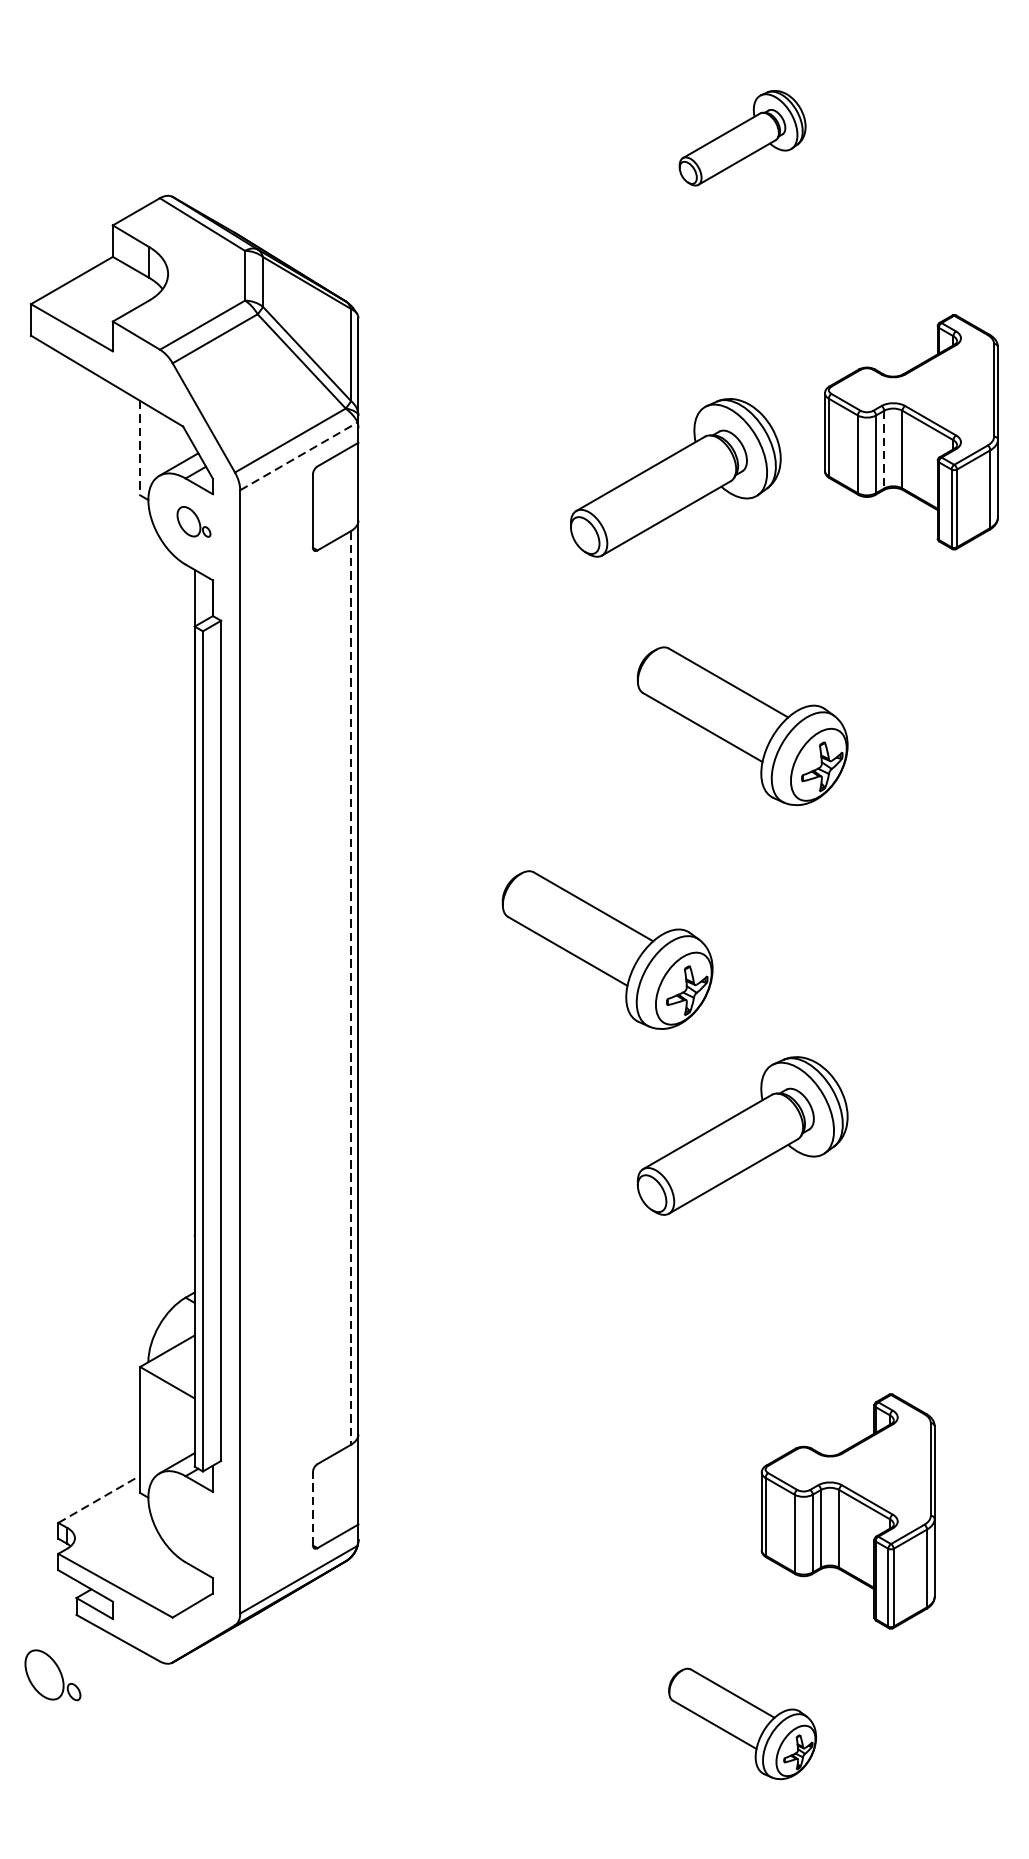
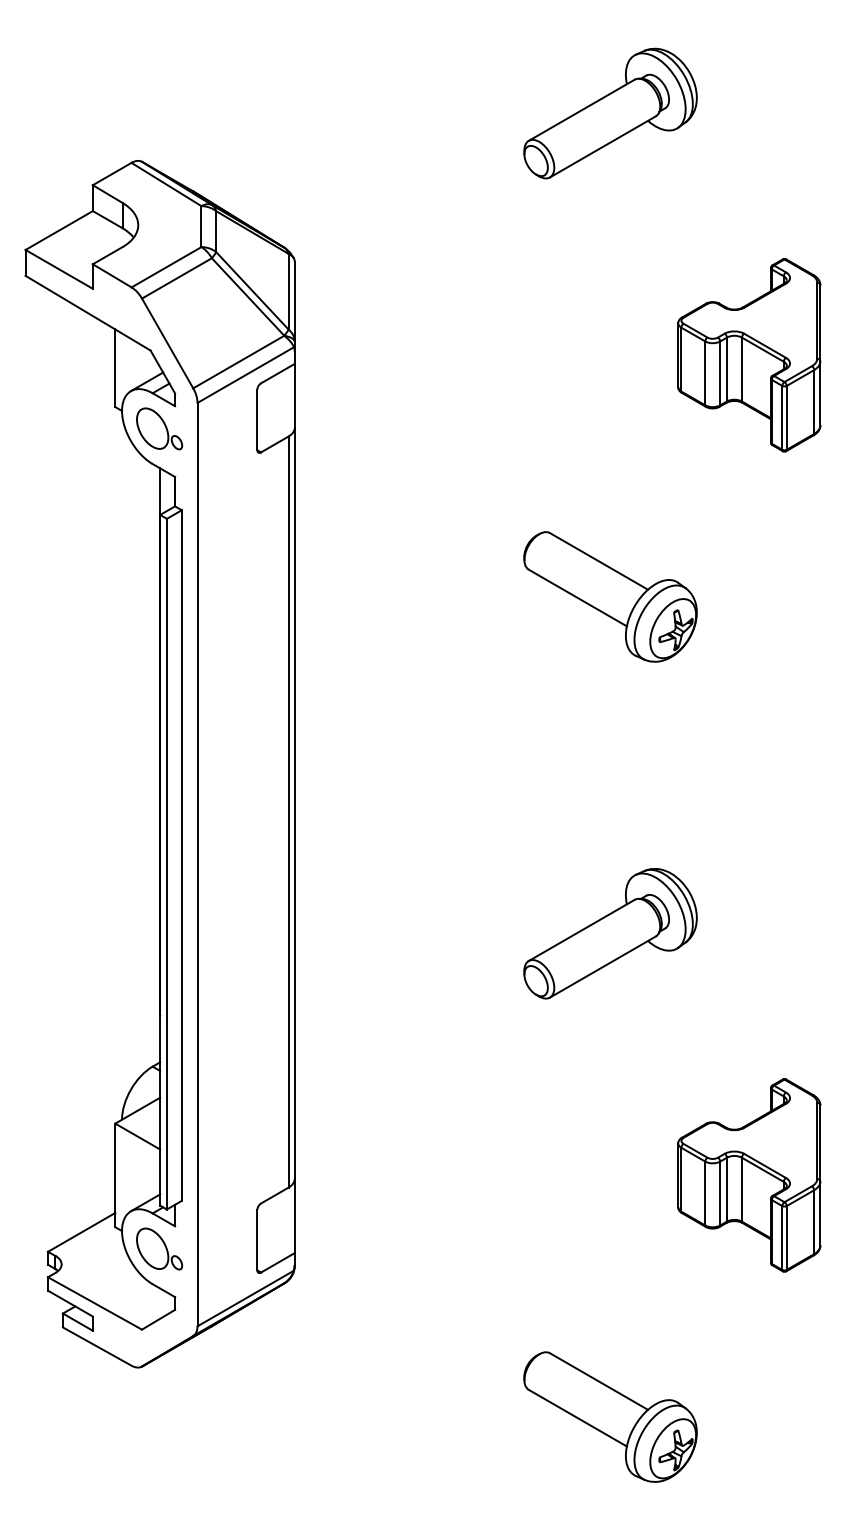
part: (742, 138) -> (610, 113), size x1.67
line: (140, 448) -> (115, 368), dashed -> solid
line: (883, 449) -> (726, 369), dashed -> solid
line: (298, 456) -> (245, 375), dashed -> solid
part: (675, 477) -> (555, 392), removed
part: (193, 521) -> (159, 428), size x1.67
part: (607, 949) -> (499, 780), removed
line: (350, 988) -> (288, 812), dashed -> solid
line: (99, 1499) -> (81, 1232), dashed -> solid
line: (313, 1507) -> (257, 1239), dashed -> solid
part: (848, 1511) -> (749, 1175), moved
part: (52, 1674) -> (159, 1248), moved
part: (742, 1723) -> (610, 1416), size x1.43

